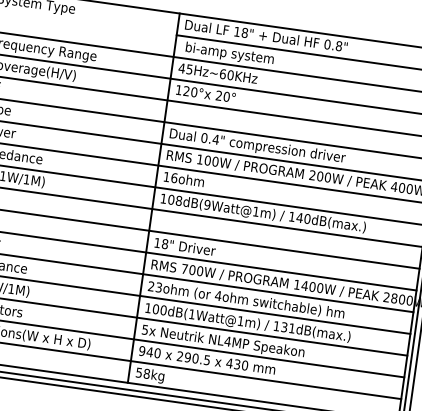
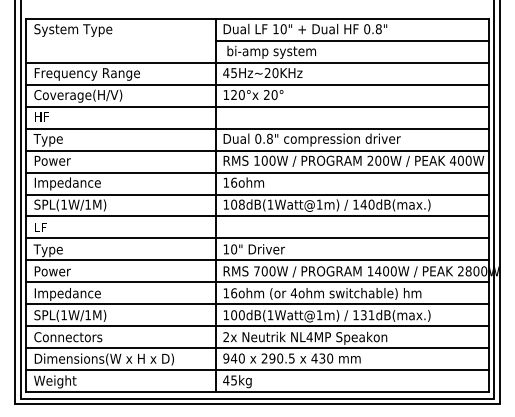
text: (244, 32) -> (283, 28), 18" -> 10"
text: (222, 74) -> (267, 73), 45Hz~60KHz -> 45Hz~20KHz
text: (215, 139) -> (269, 138), 0.4" -> 0.8"
text: (207, 204) -> (270, 204), 108dB(9Watt@1m) -> 108dB(1Watt@1m)
text: (165, 244) -> (234, 249), 18" -> 10"
text: (155, 287) -> (230, 293), 23ohm -> 16ohm
text: (145, 330) -> (226, 337), 5x -> 2x
text: (143, 373) -> (230, 380), 58kg -> 45kg

